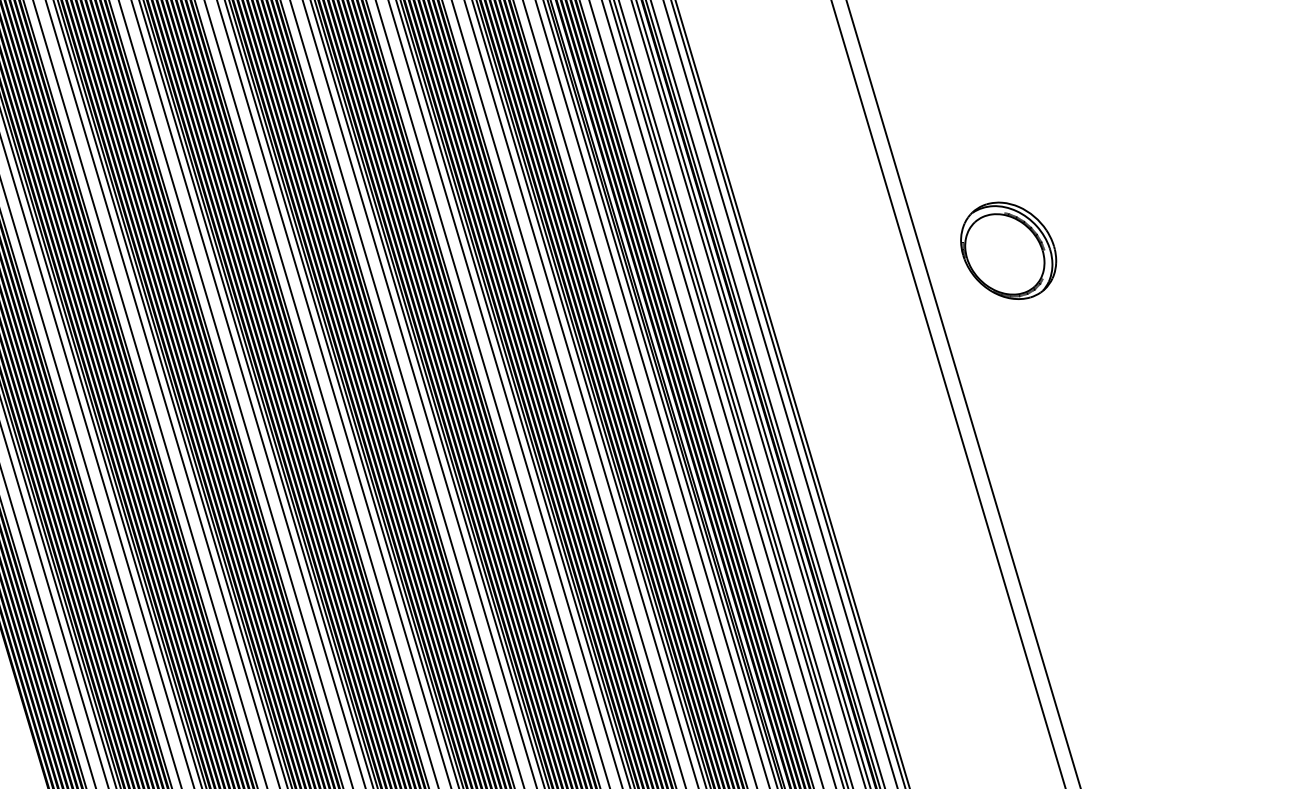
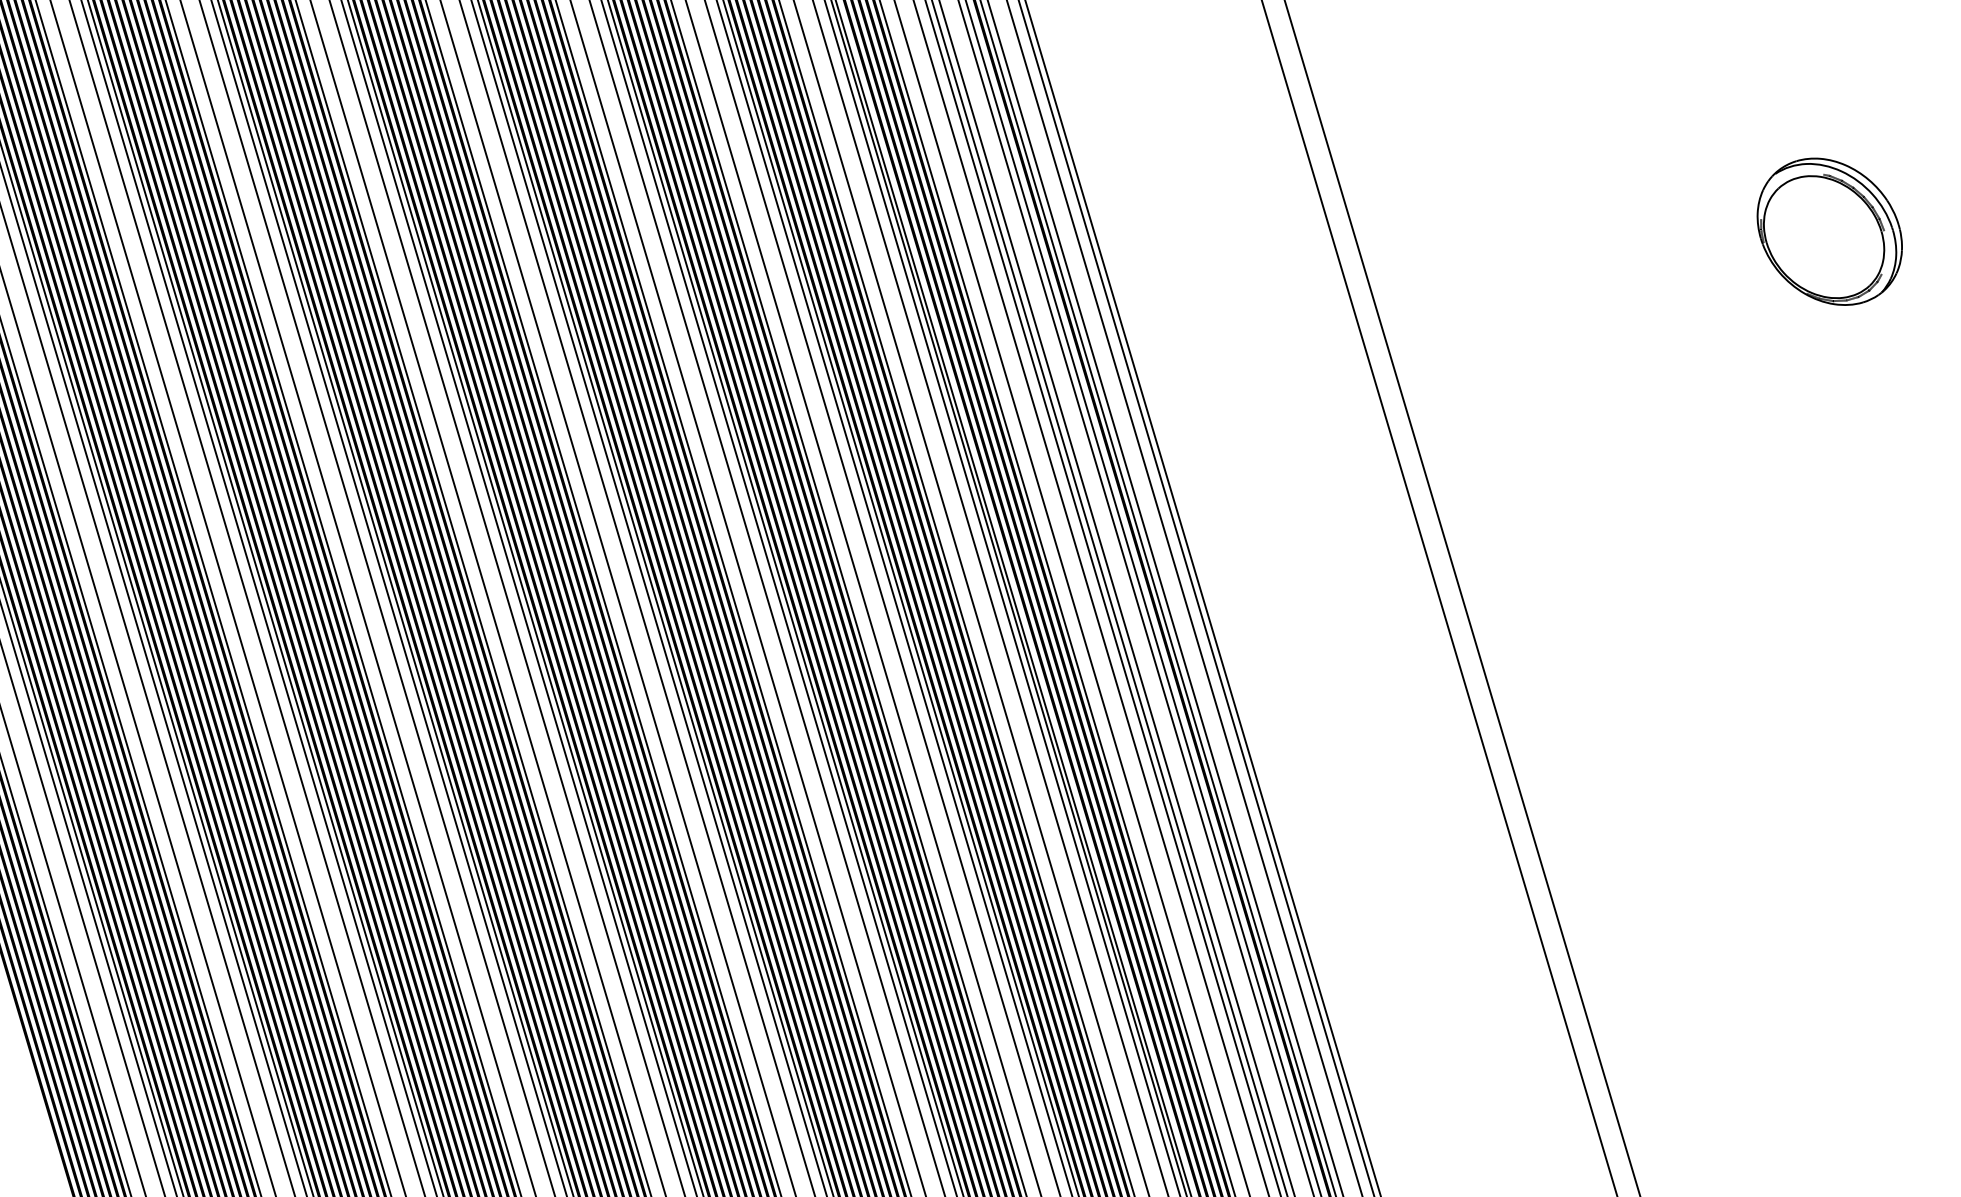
part: (1008, 250) -> (1829, 231), moved

